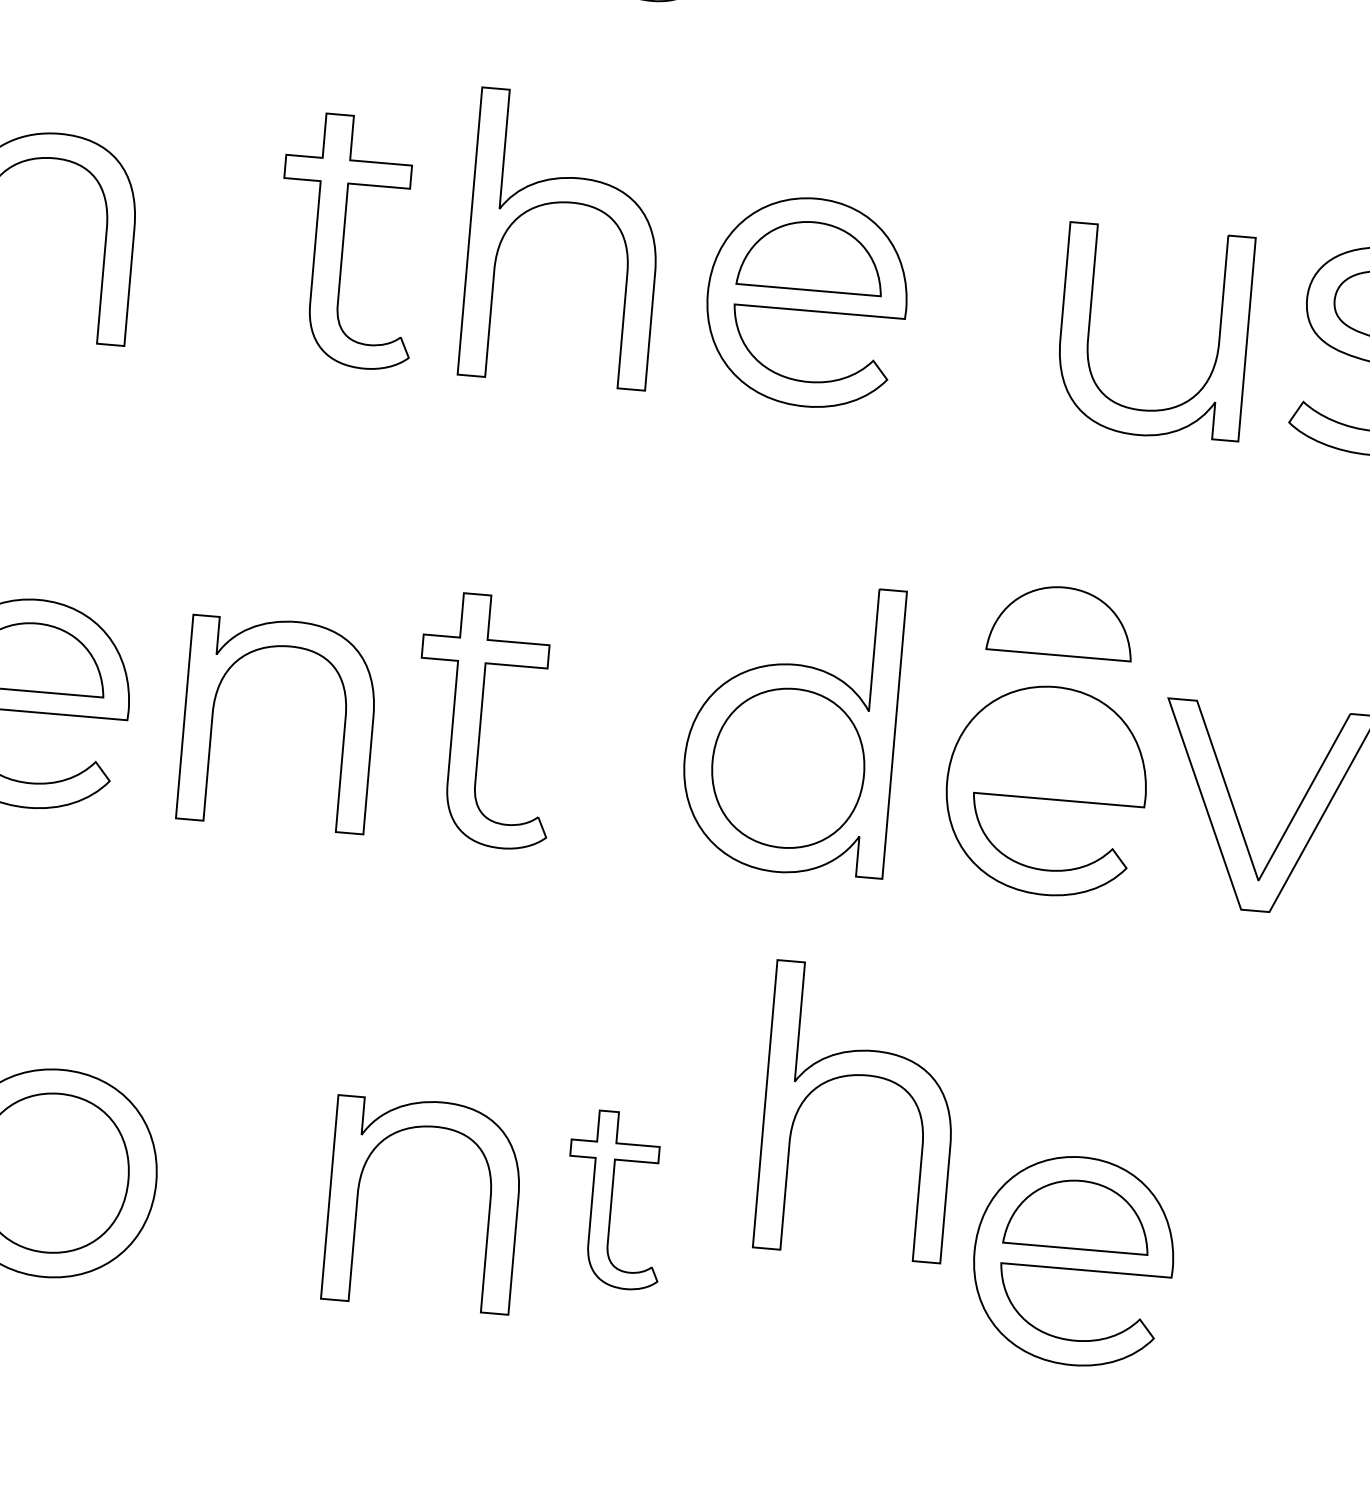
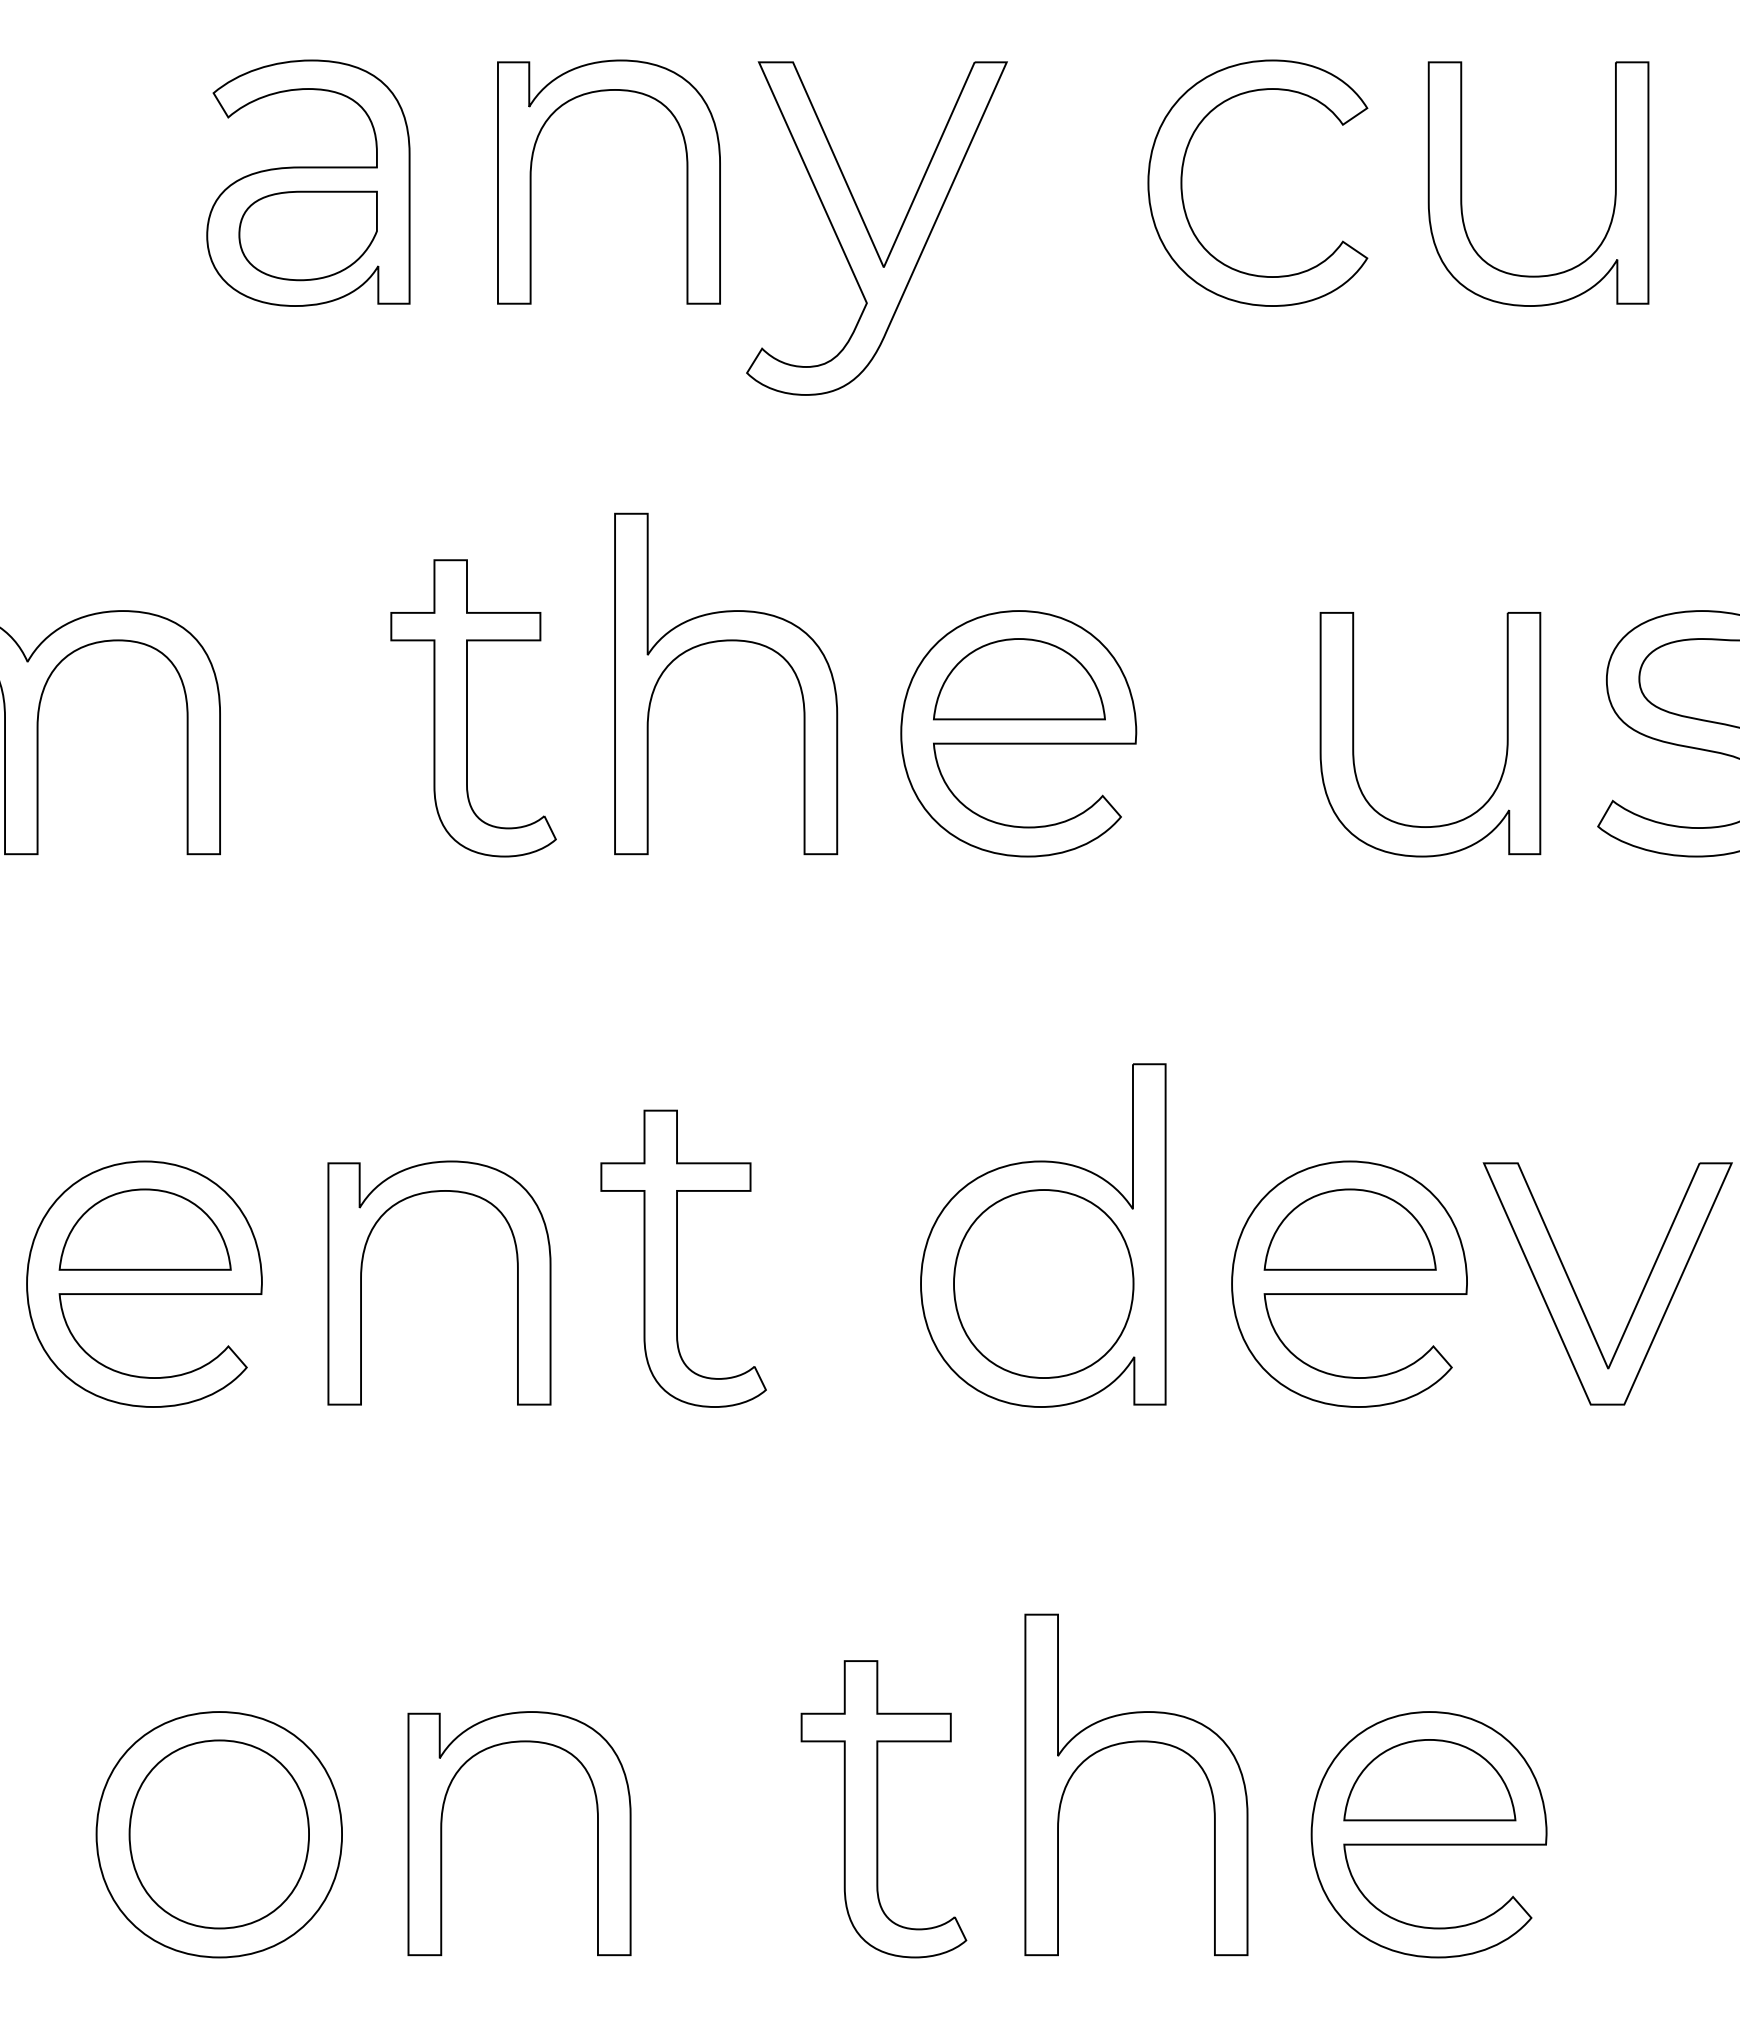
part: (1060, 621) -> (1349, 1229), moved
part: (855, 1076) -> (1128, 1743), moved
part: (358, 1198) -> (442, 1833), moved
part: (615, 1200) -> (883, 1809), size x1.43

